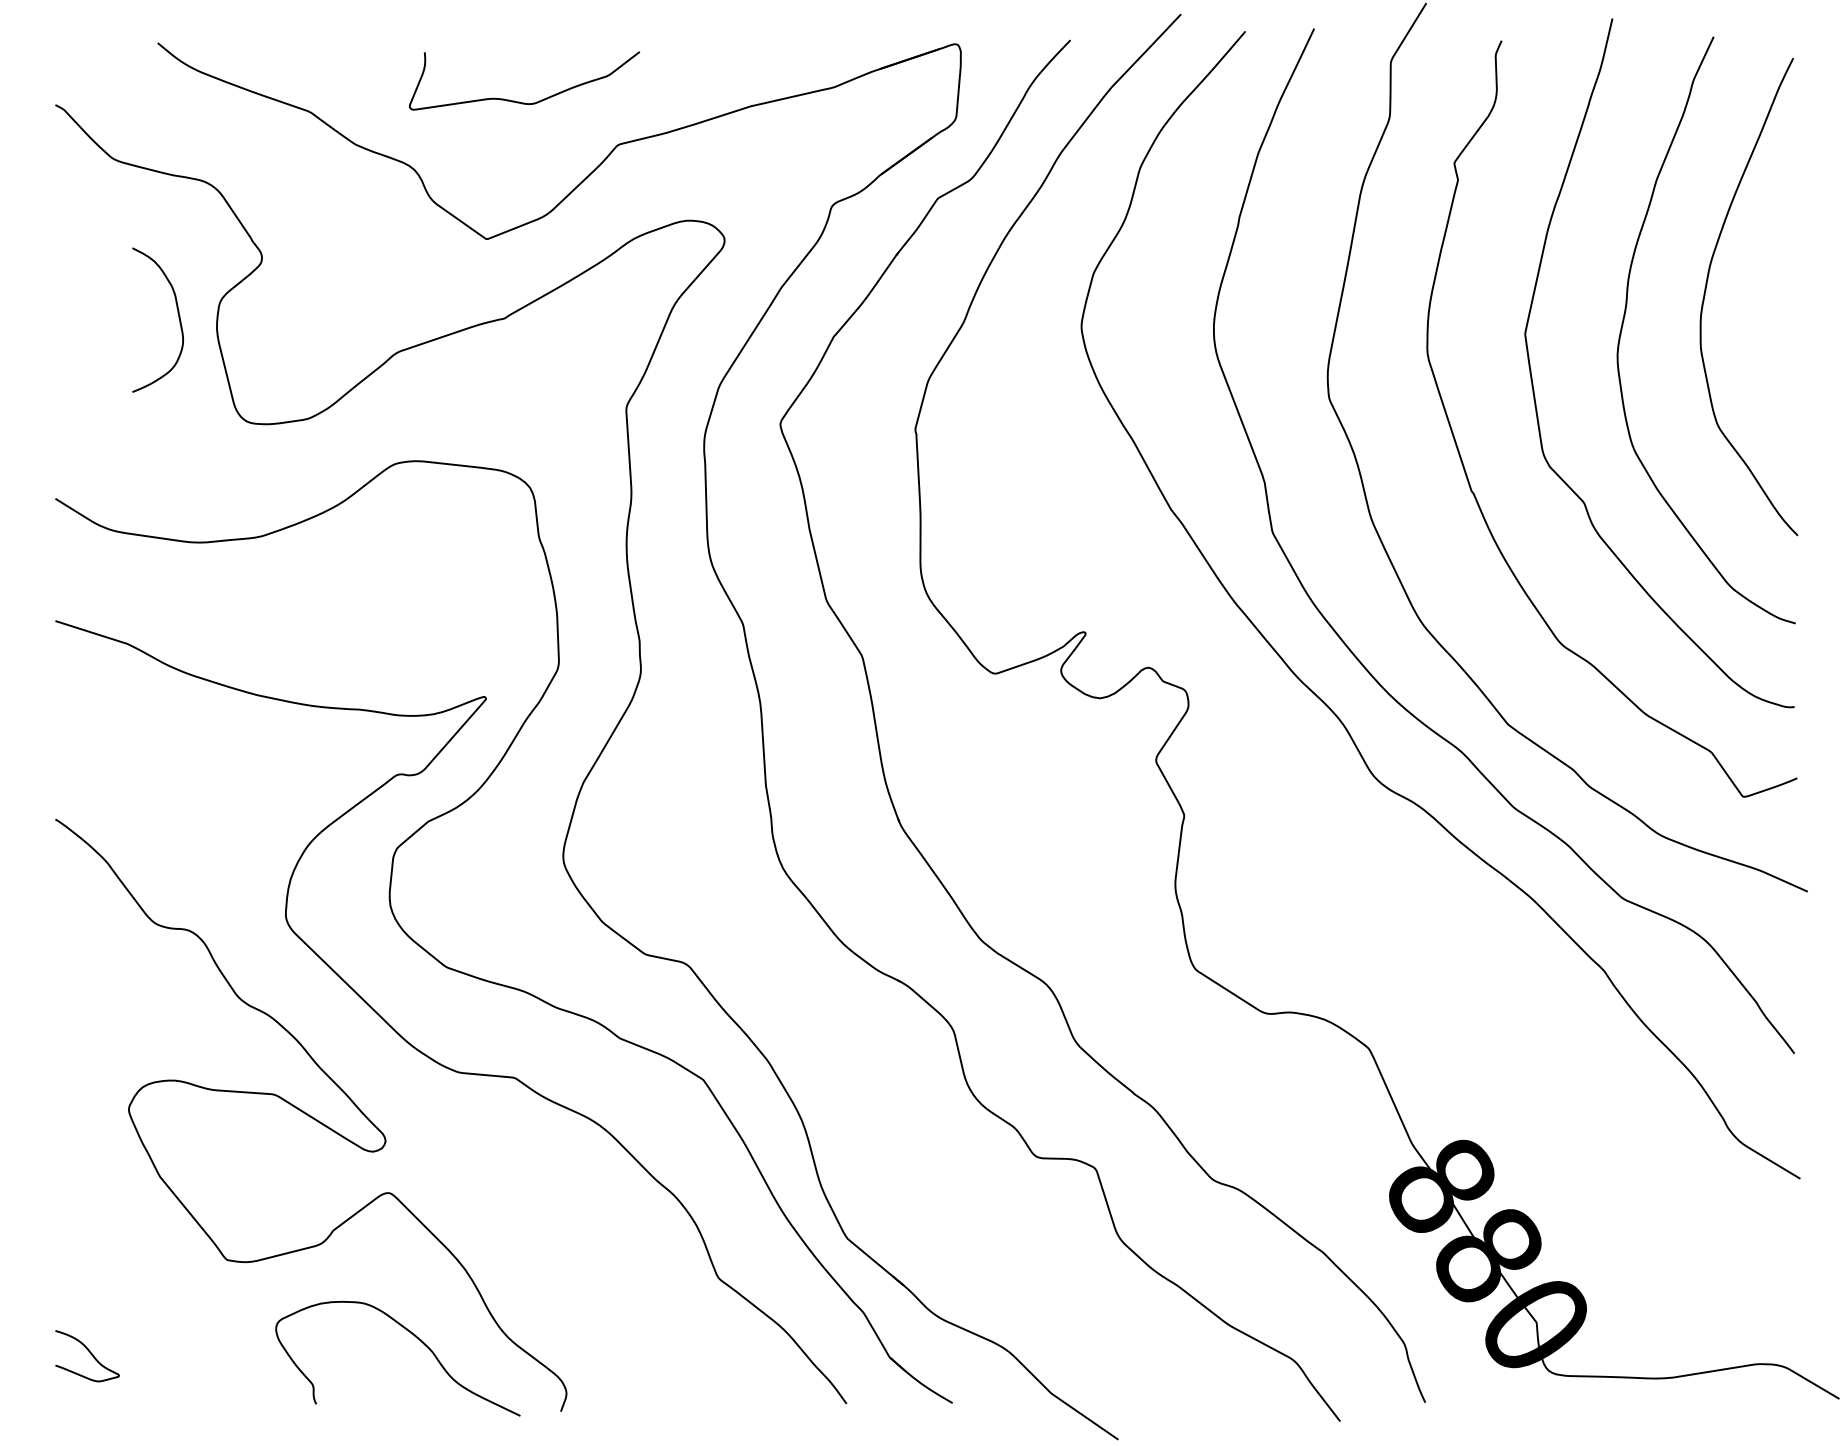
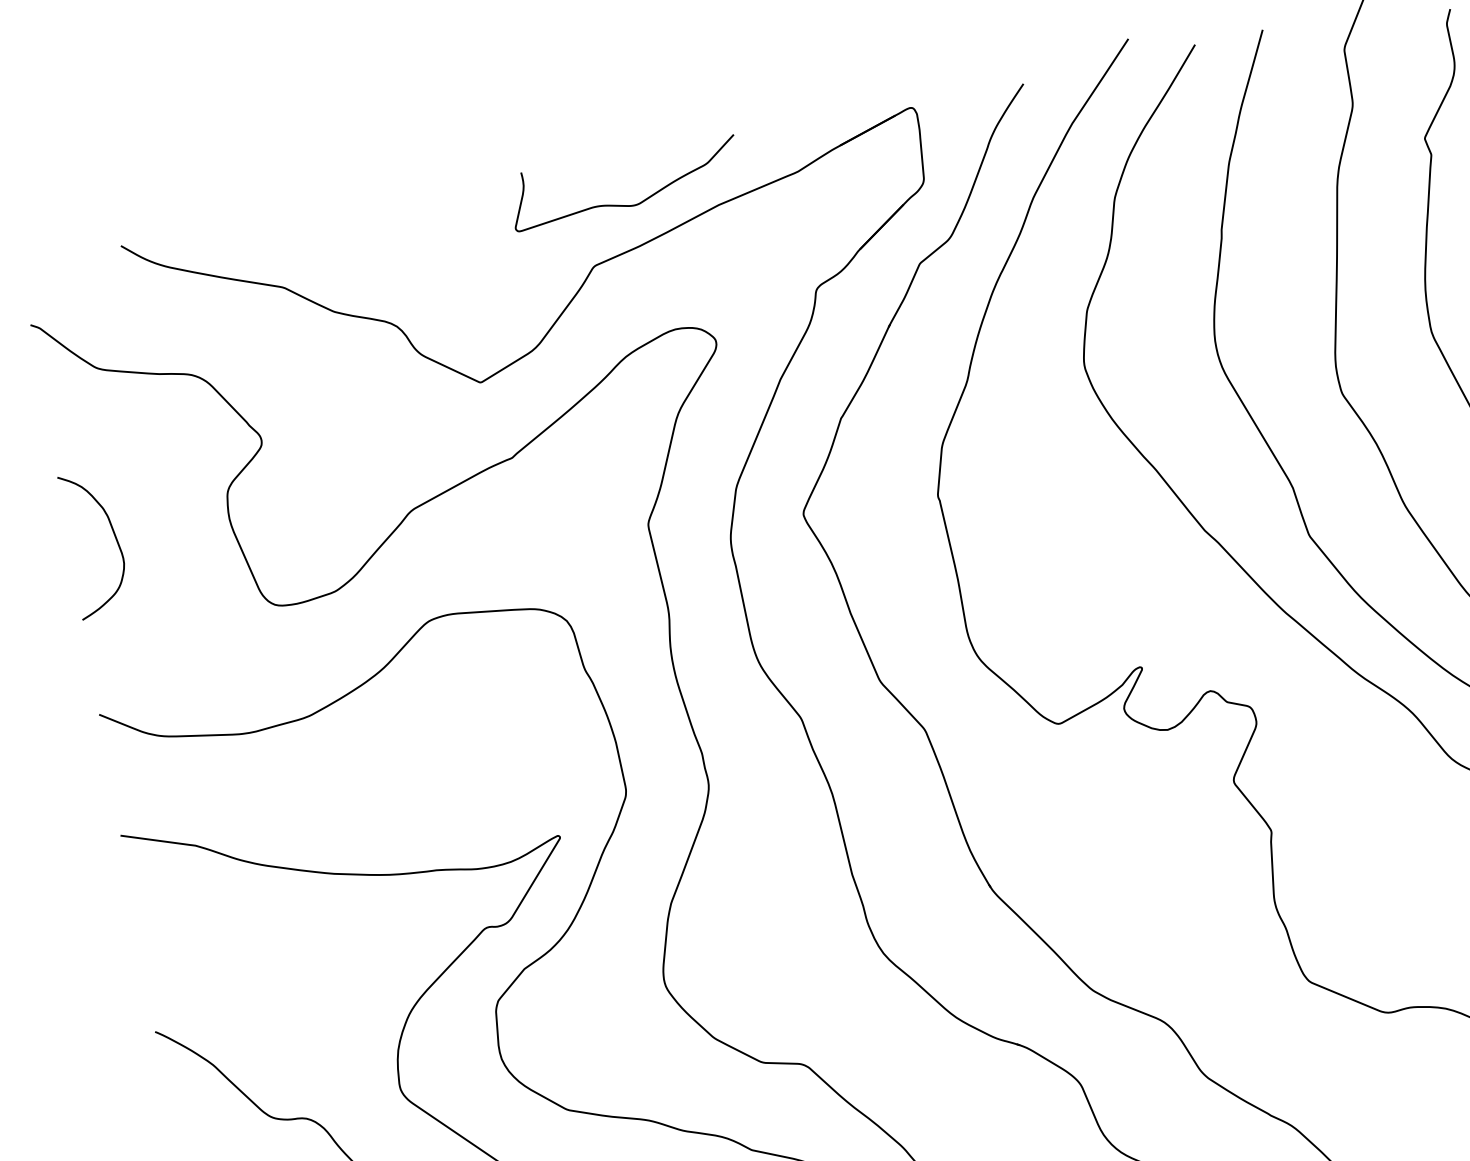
curve: (519, 101) -> (623, 204), moved
curve: (177, 313) -> (113, 534), moved

